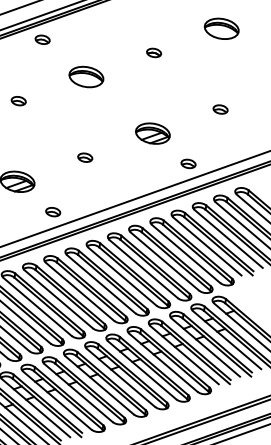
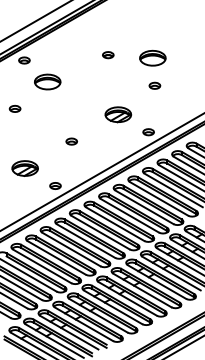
part: (221, 27) -> (152, 57), moved
part: (86, 76) -> (47, 81), moved
part: (220, 109) -> (154, 85), moved

